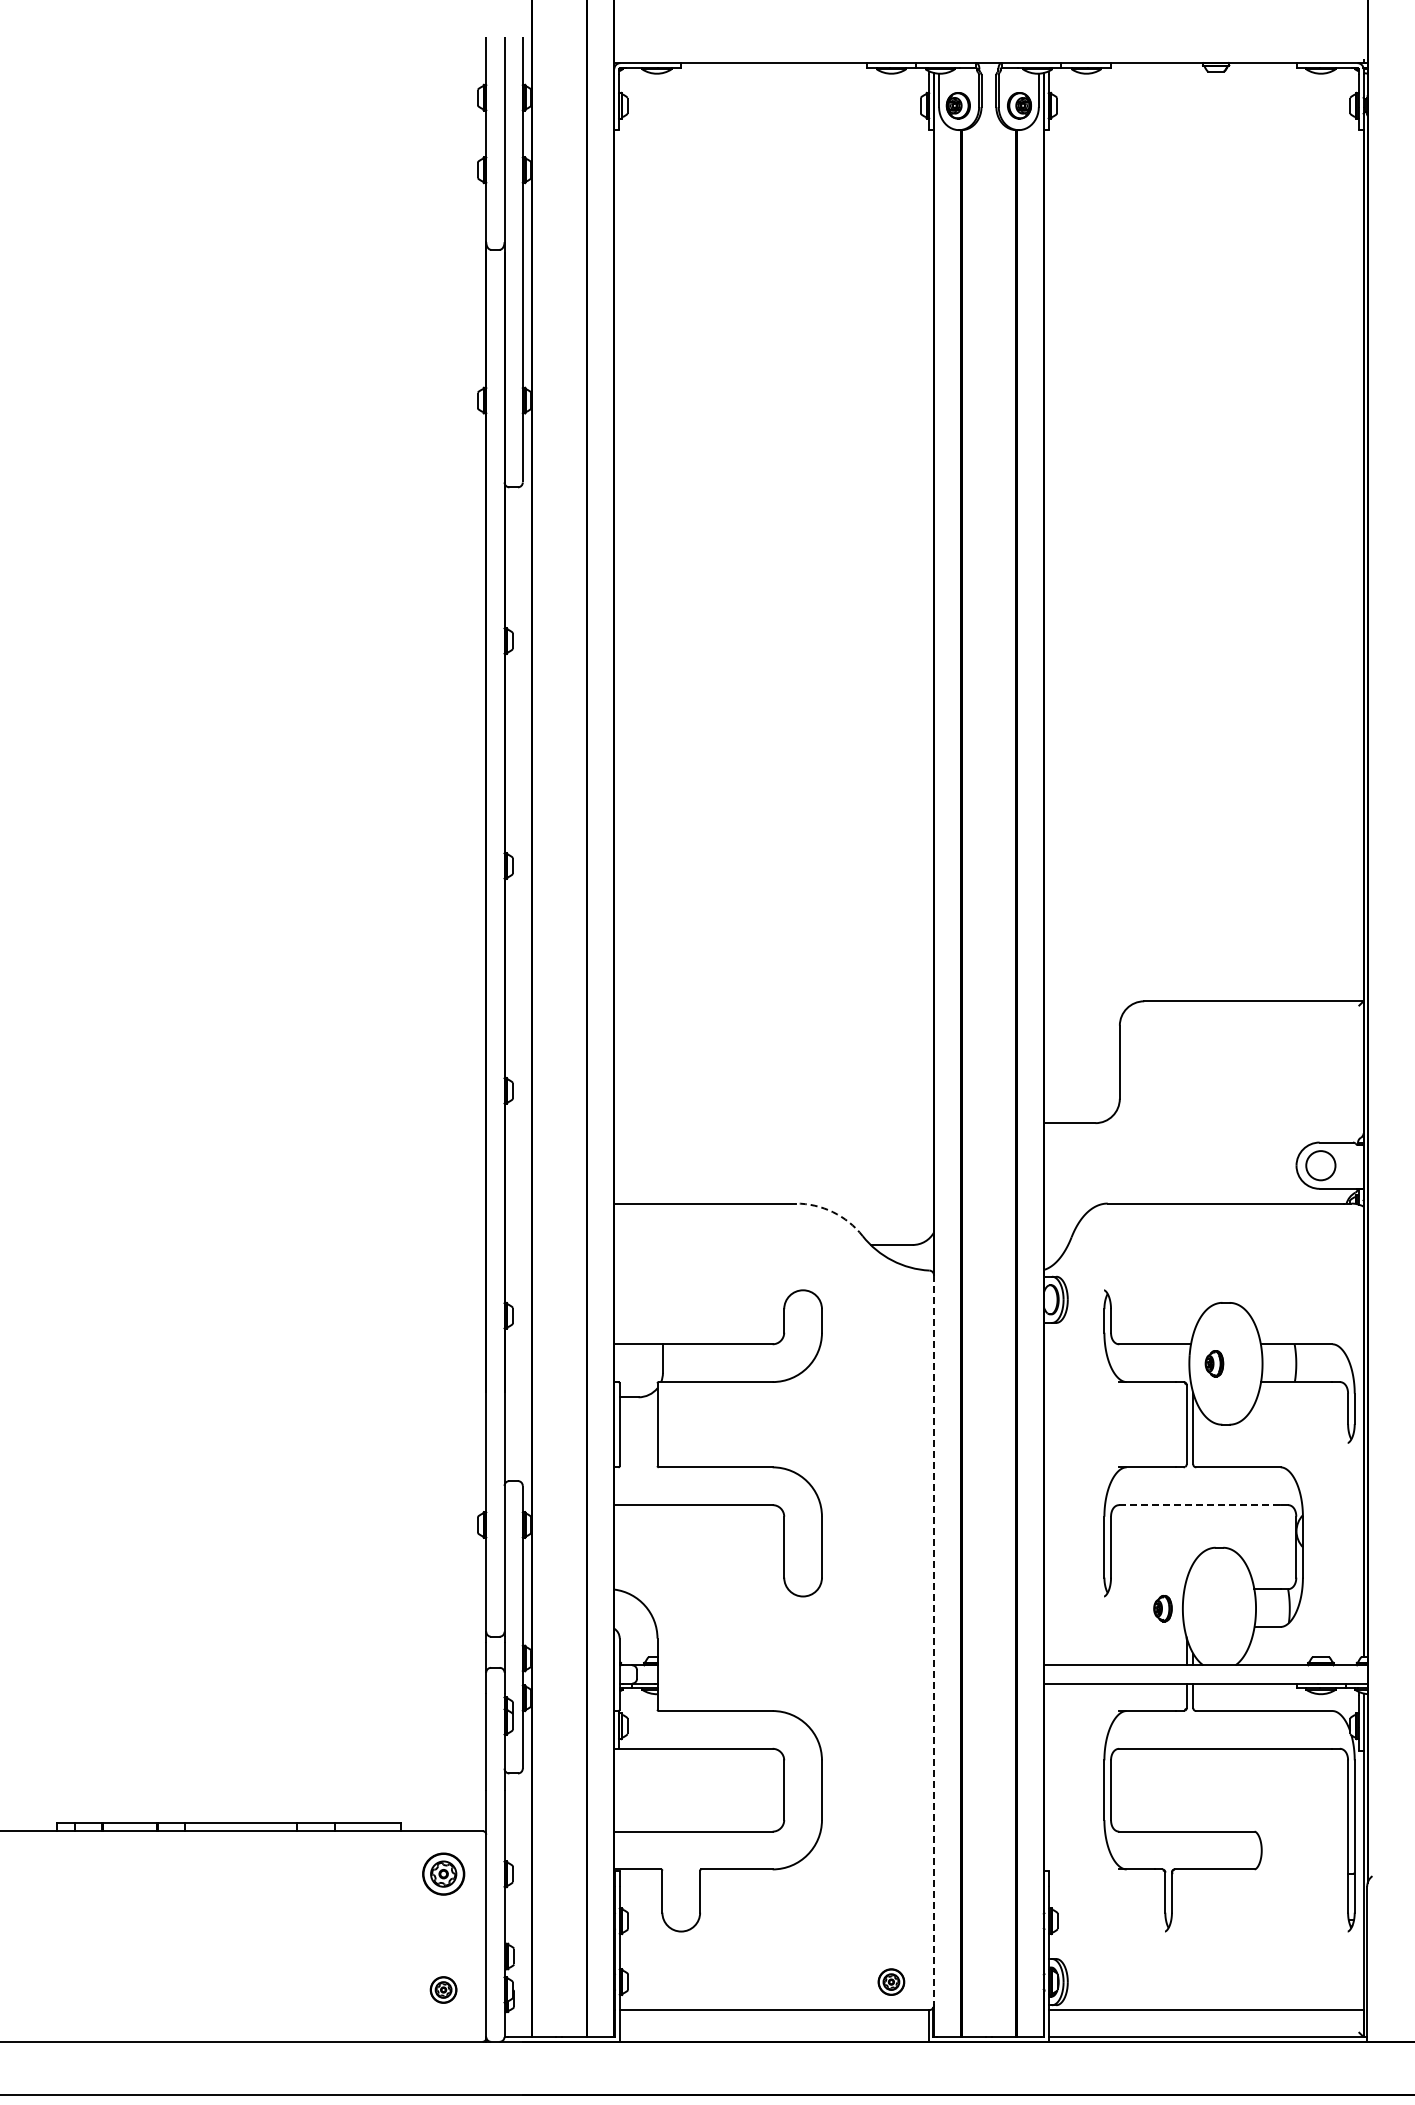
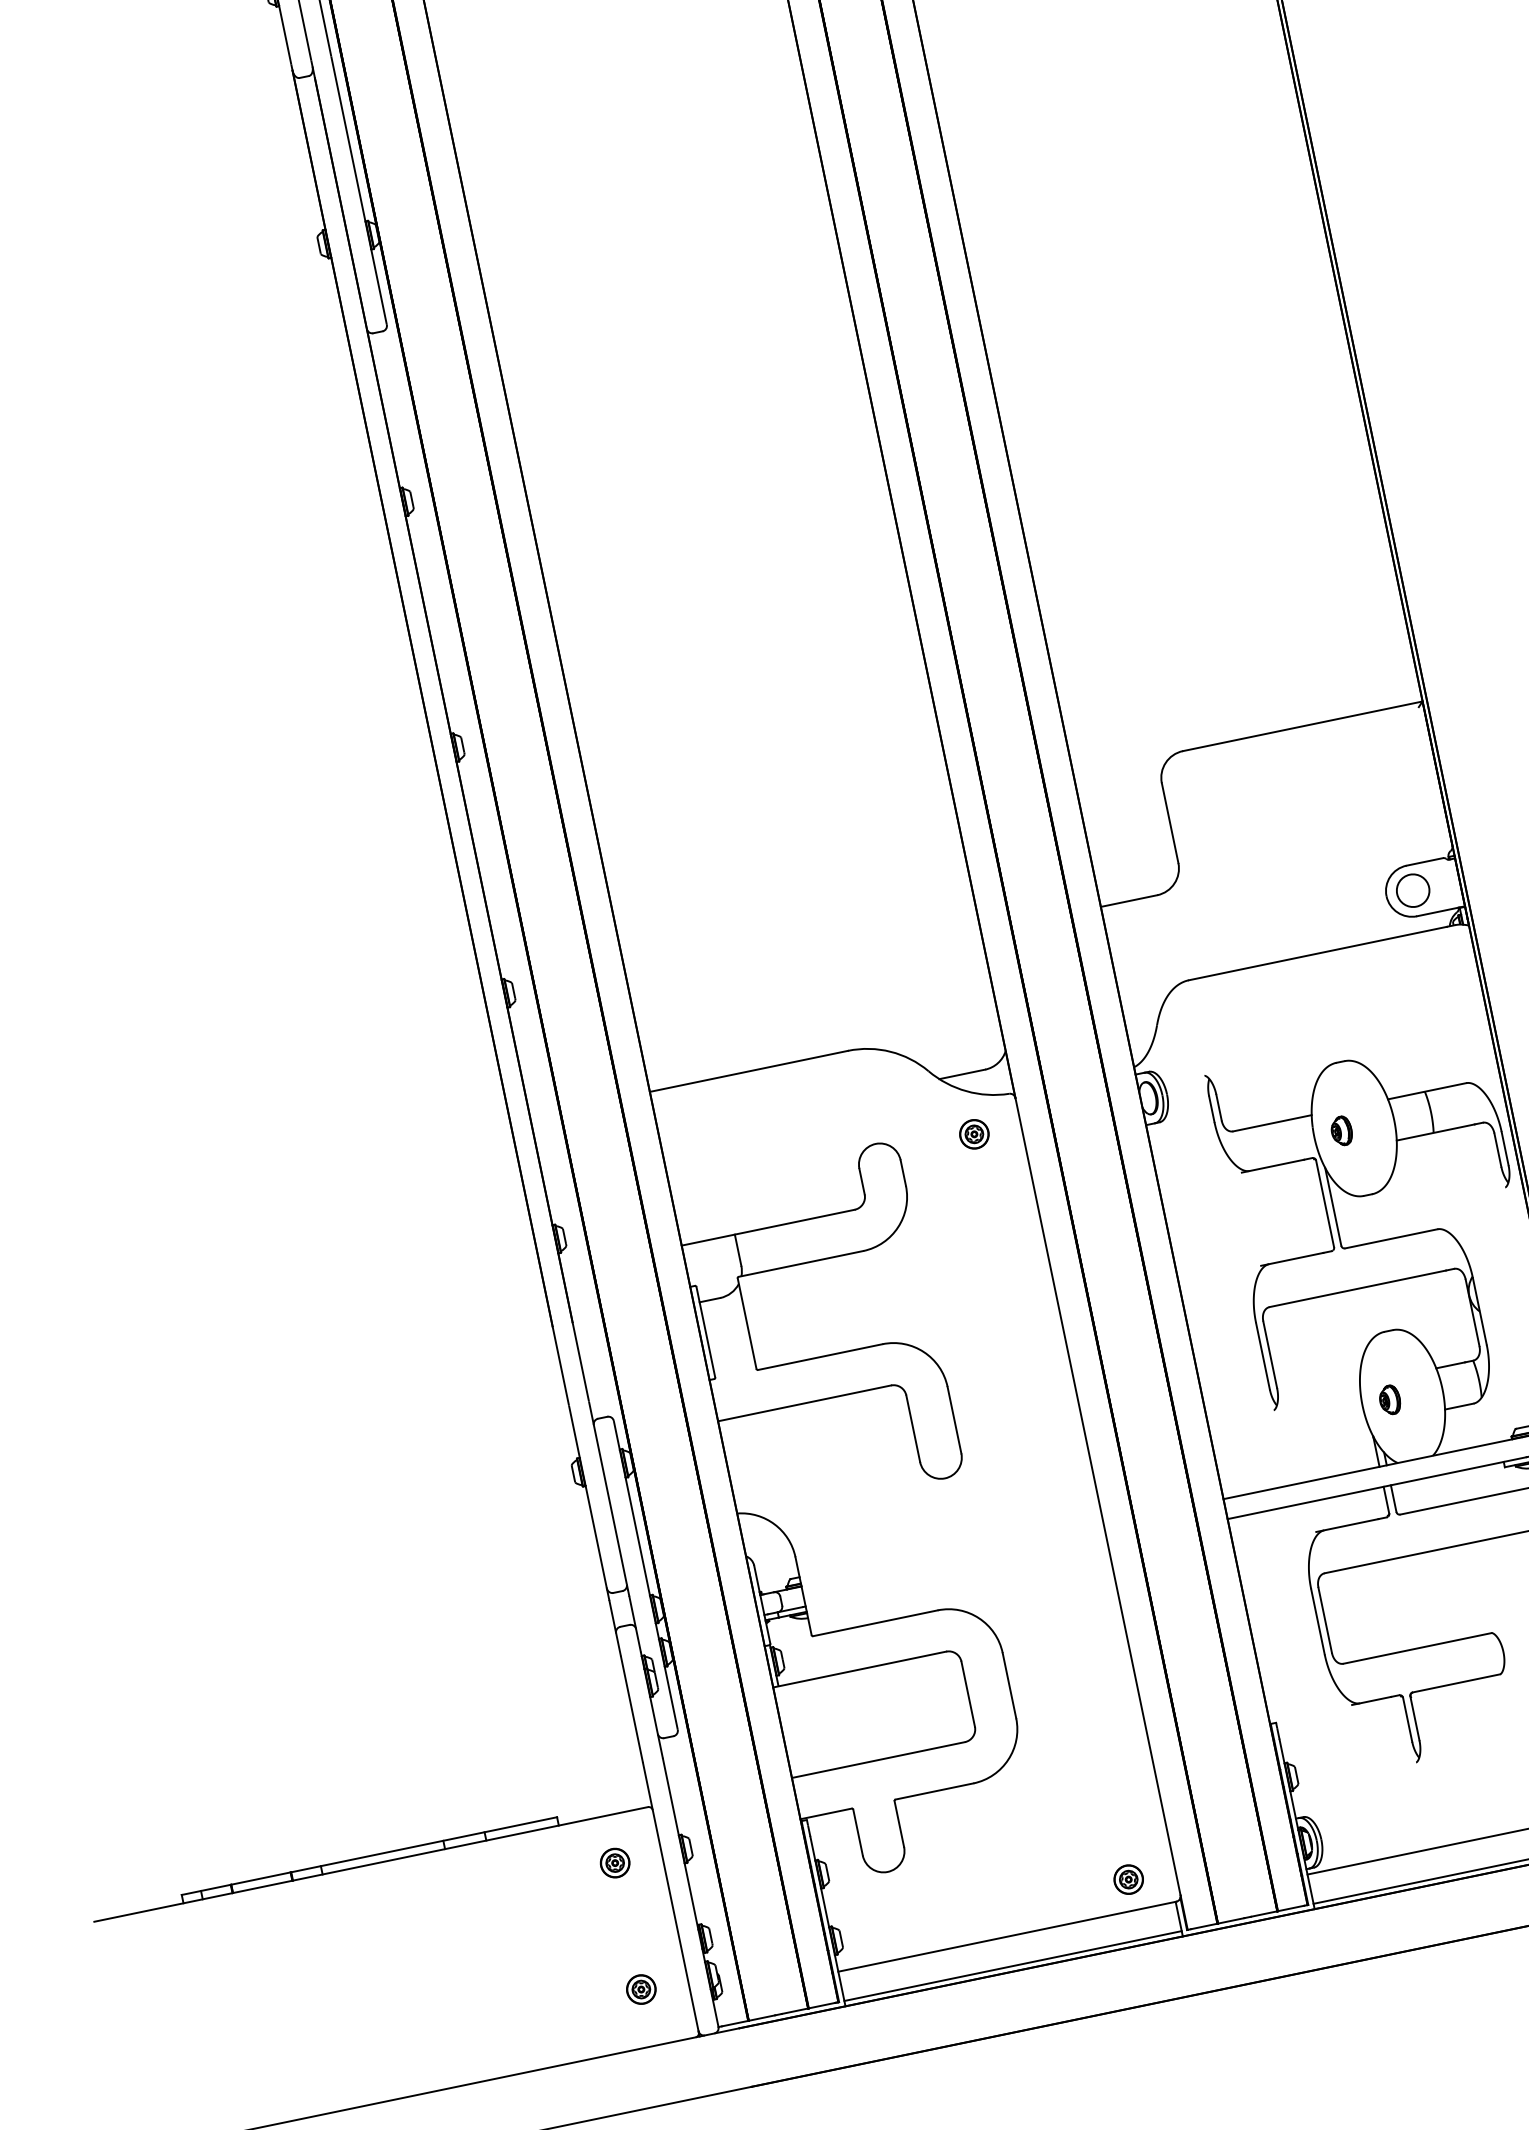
arc: (832, 1212) -> (890, 1052), dashed -> solid
part: (891, 1299) -> (974, 1133), added
line: (1199, 1505) -> (1357, 1289), dashed -> solid
part: (1162, 1608) -> (1389, 1400), moved
line: (934, 1640) -> (1098, 1496), dashed -> solid
part: (443, 1874) -> (615, 1863), size x0.62
line: (773, 2036) -> (1012, 1965), added

